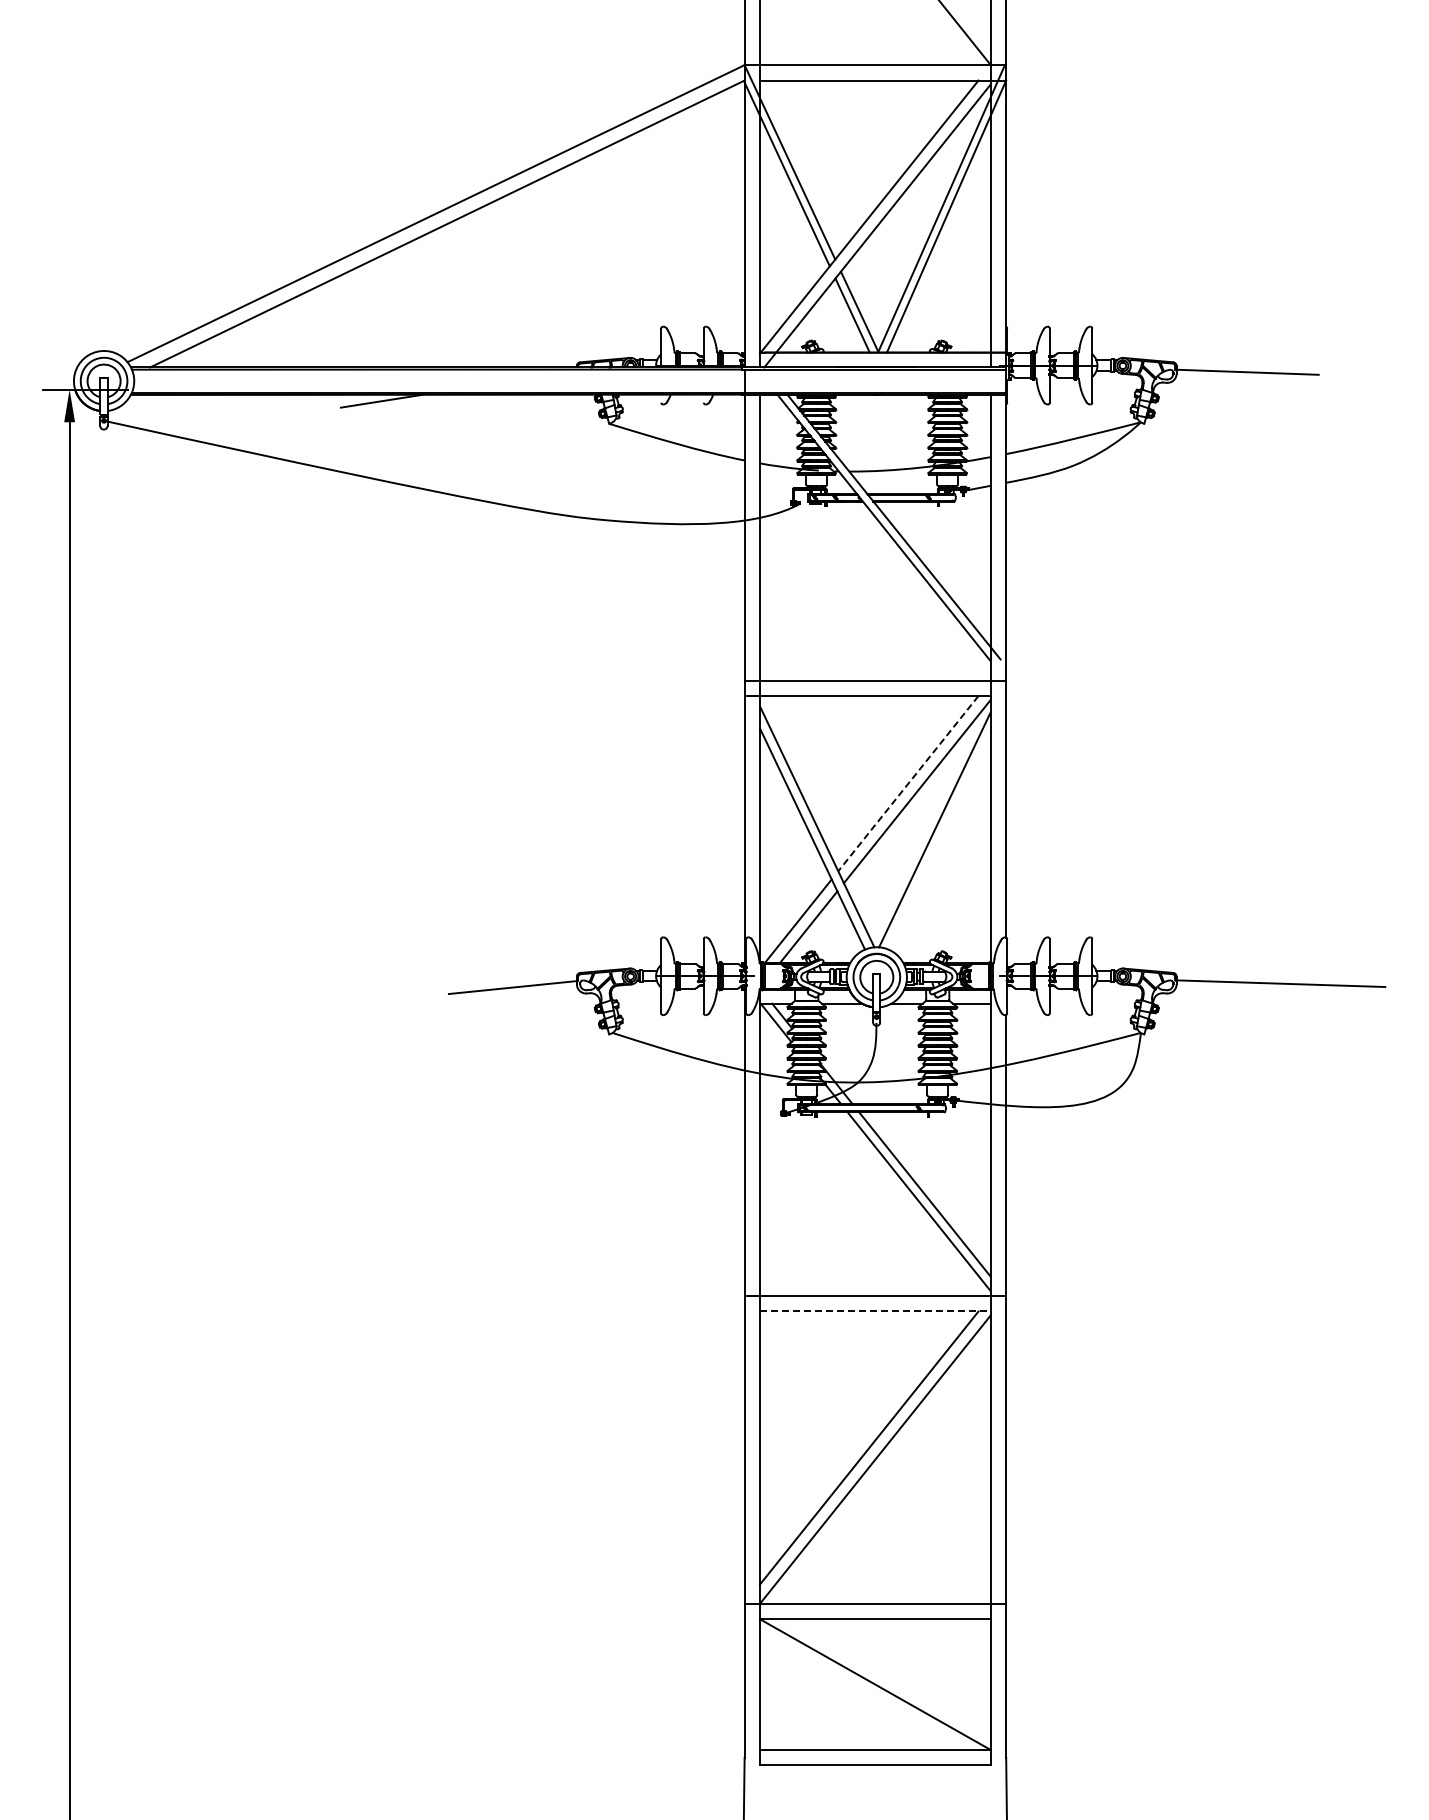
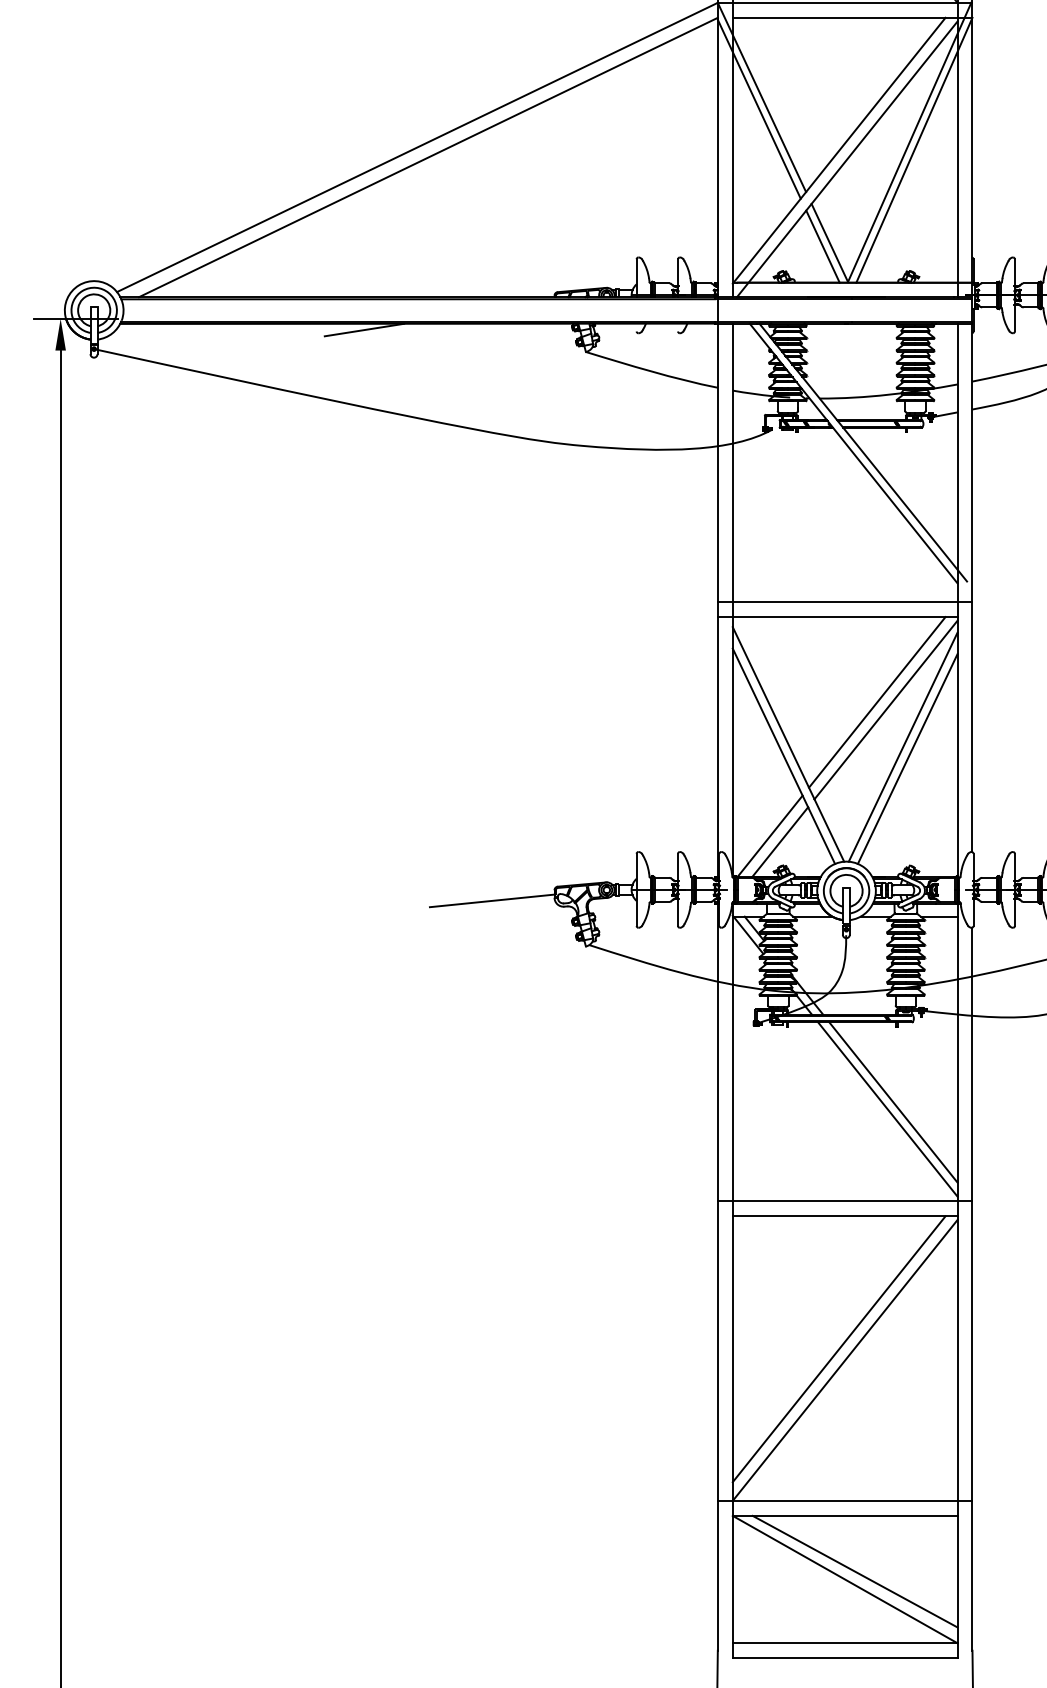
line: (908, 784) -> (877, 703), dashed -> solid
line: (939, 841) -> (907, 758), added
line: (875, 1311) -> (845, 1216), dashed -> solid
line: (885, 1676) -> (854, 1571), added

